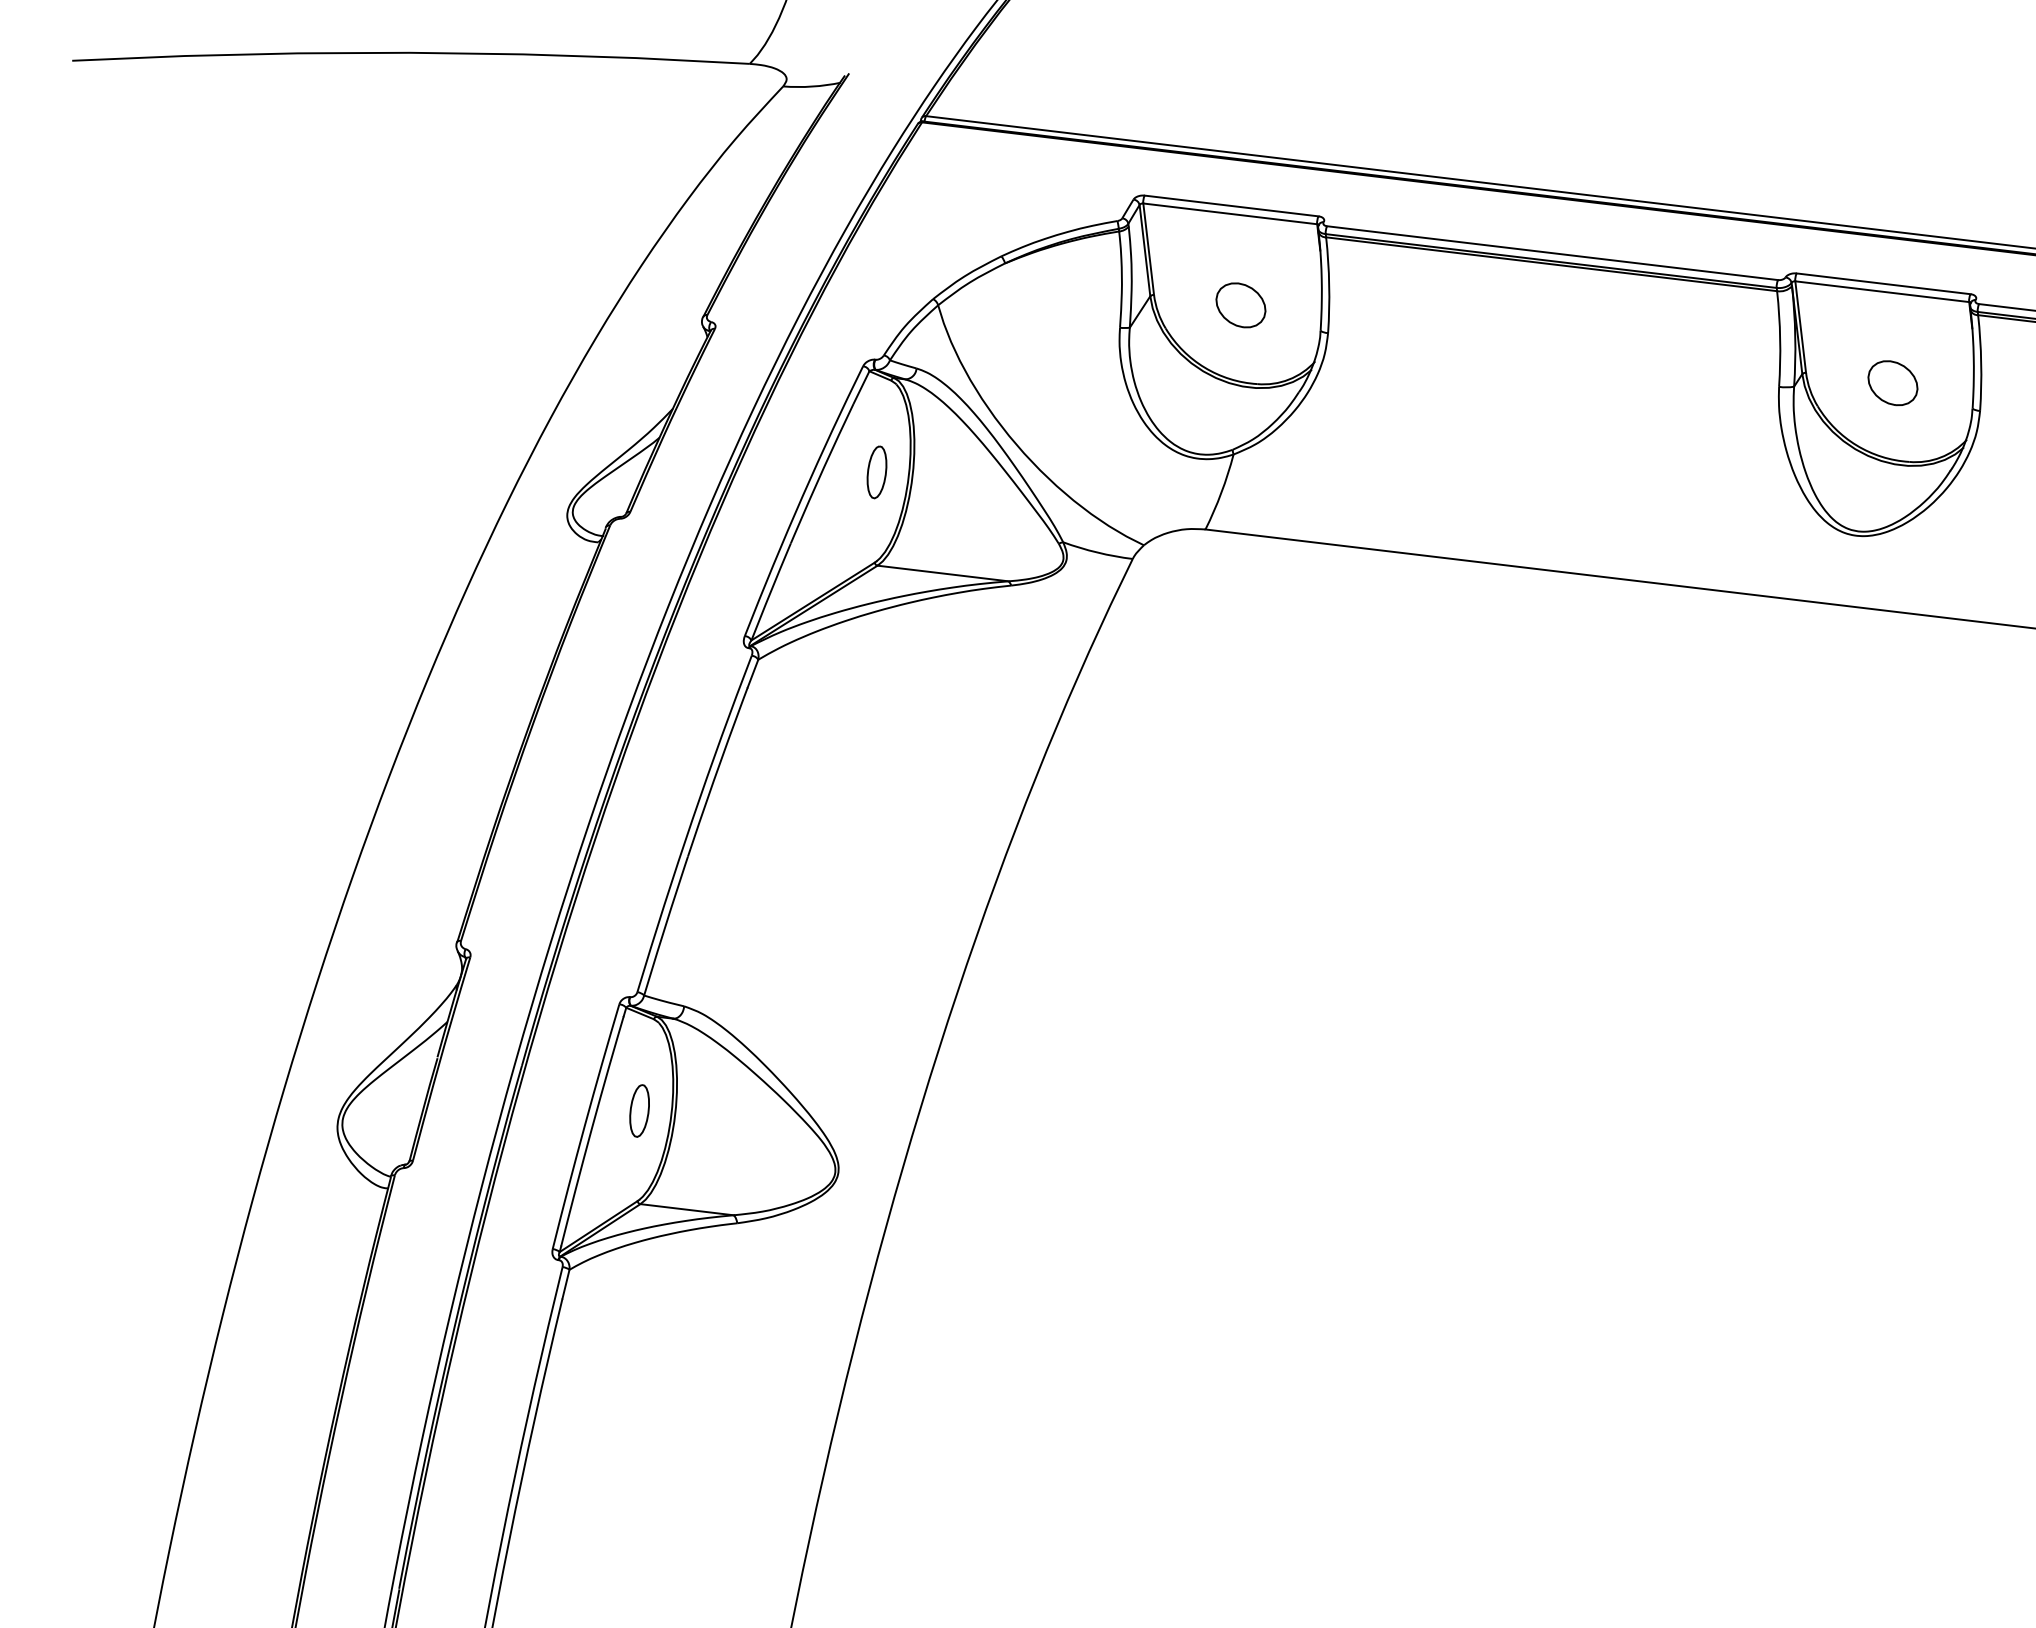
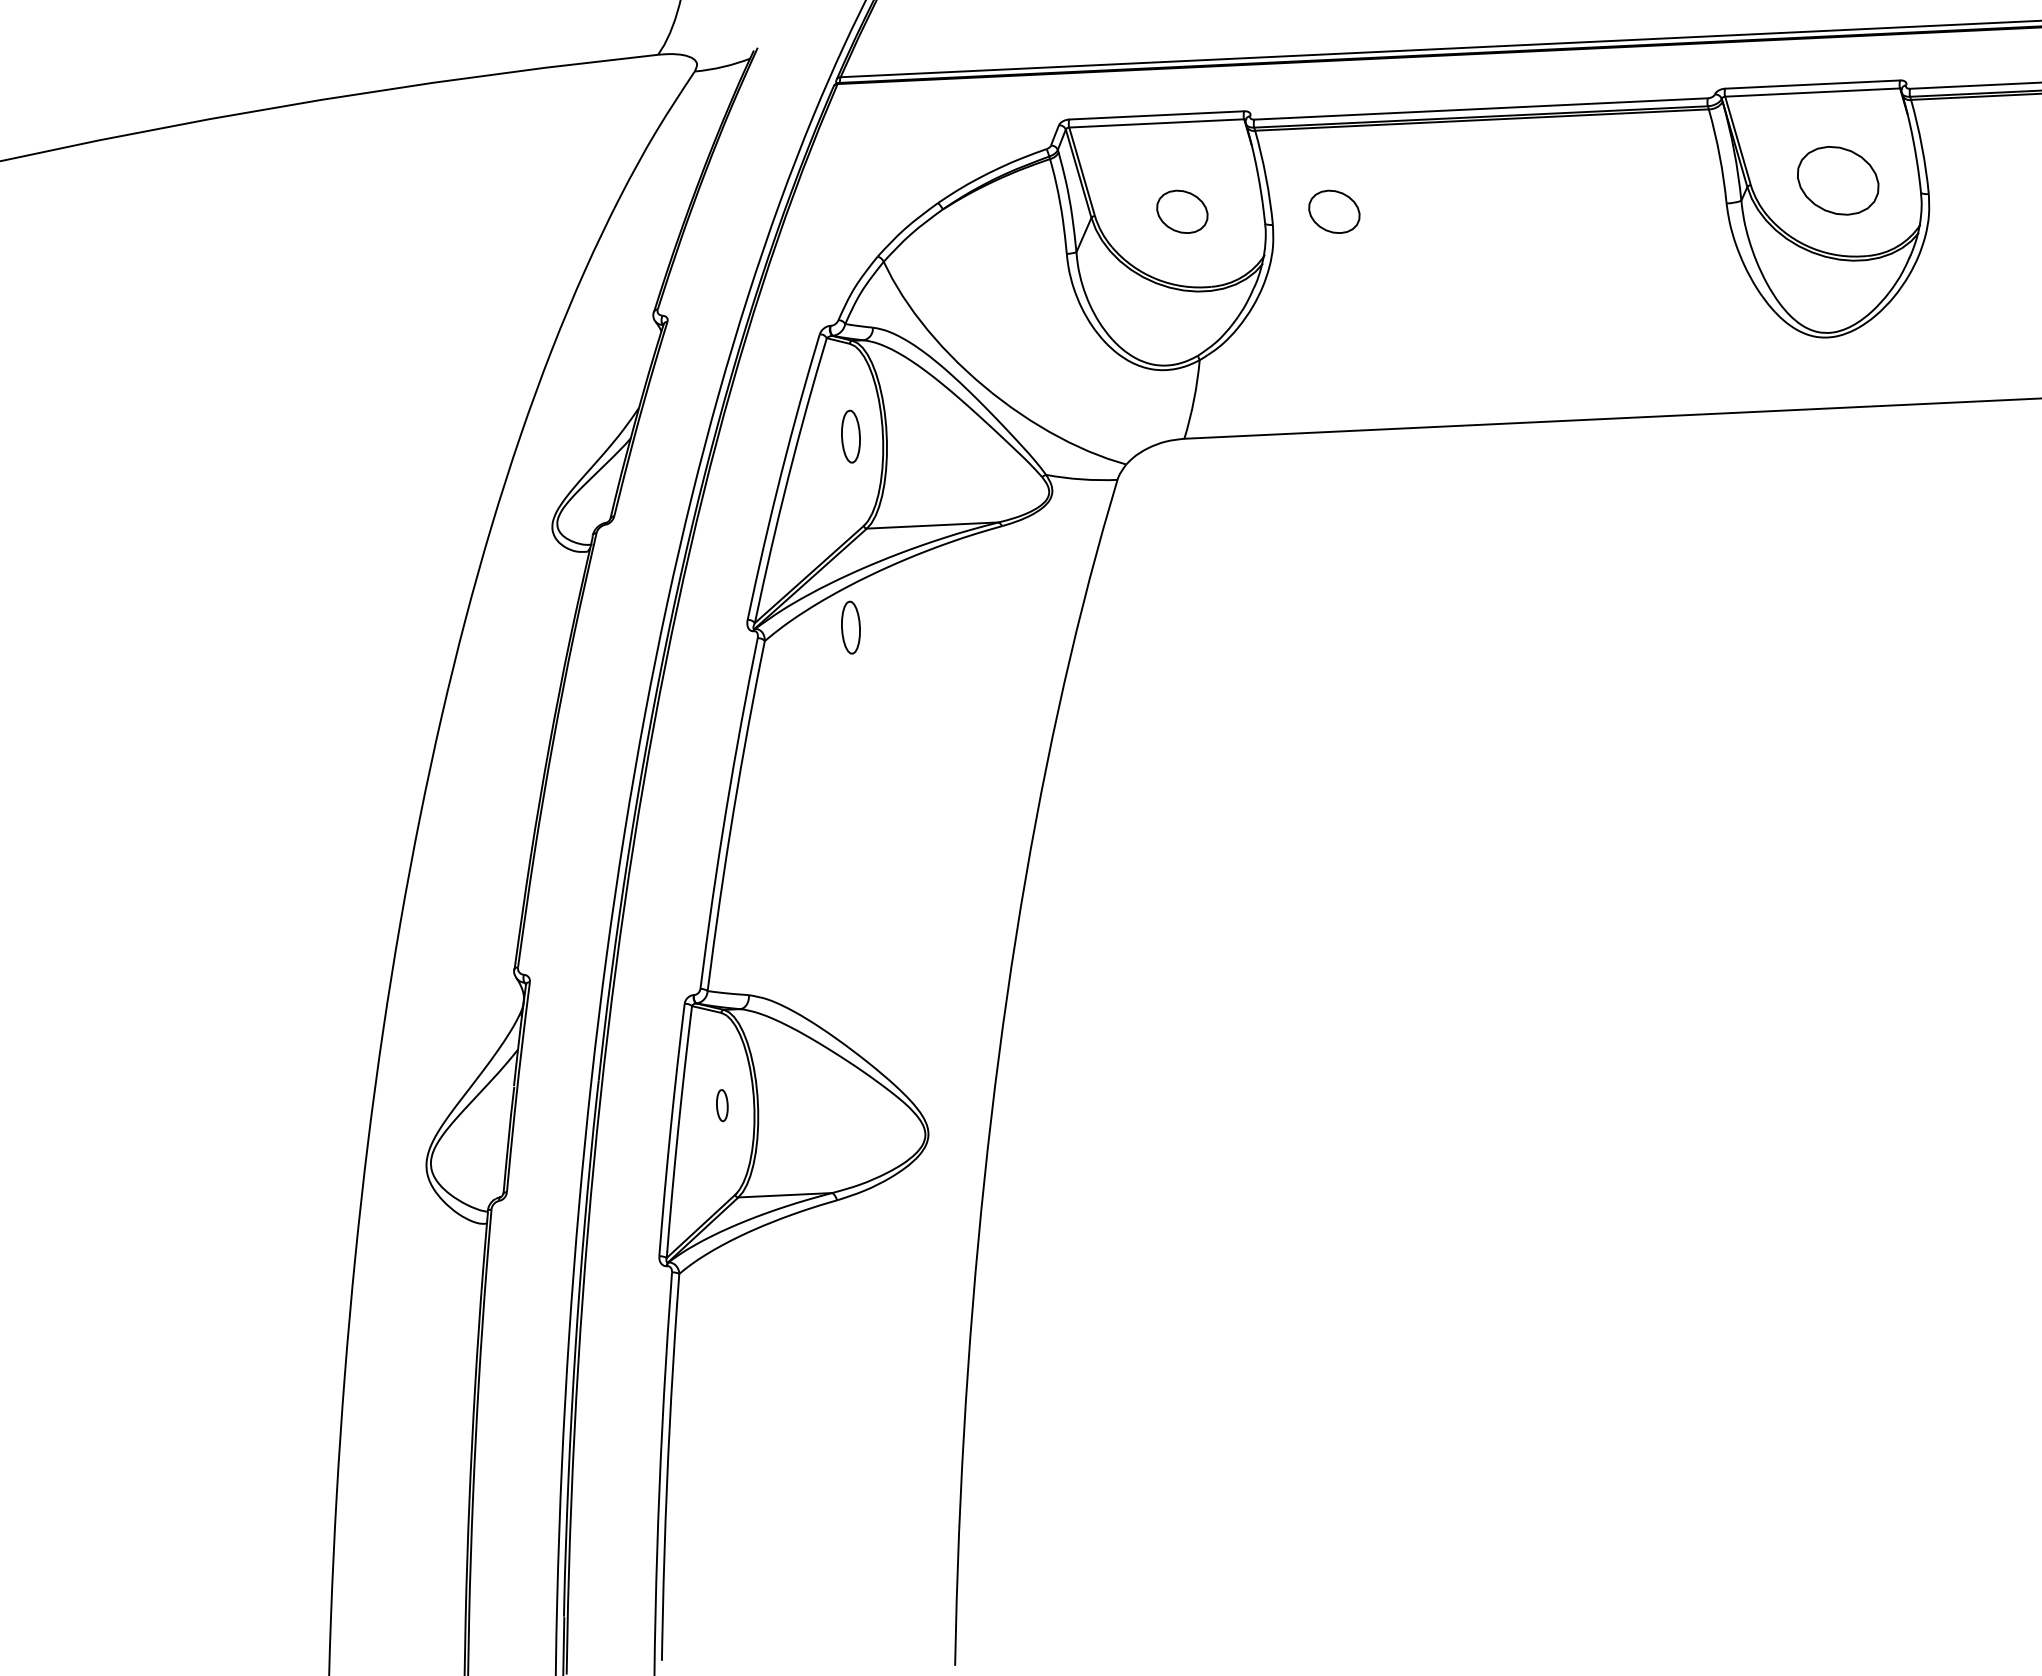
part: (1391, 330) -> (1334, 211), added
part: (1893, 383) -> (1838, 181), size x1.6
part: (845, 660) -> (850, 627), added
part: (639, 1110) -> (722, 1105), size x0.6

